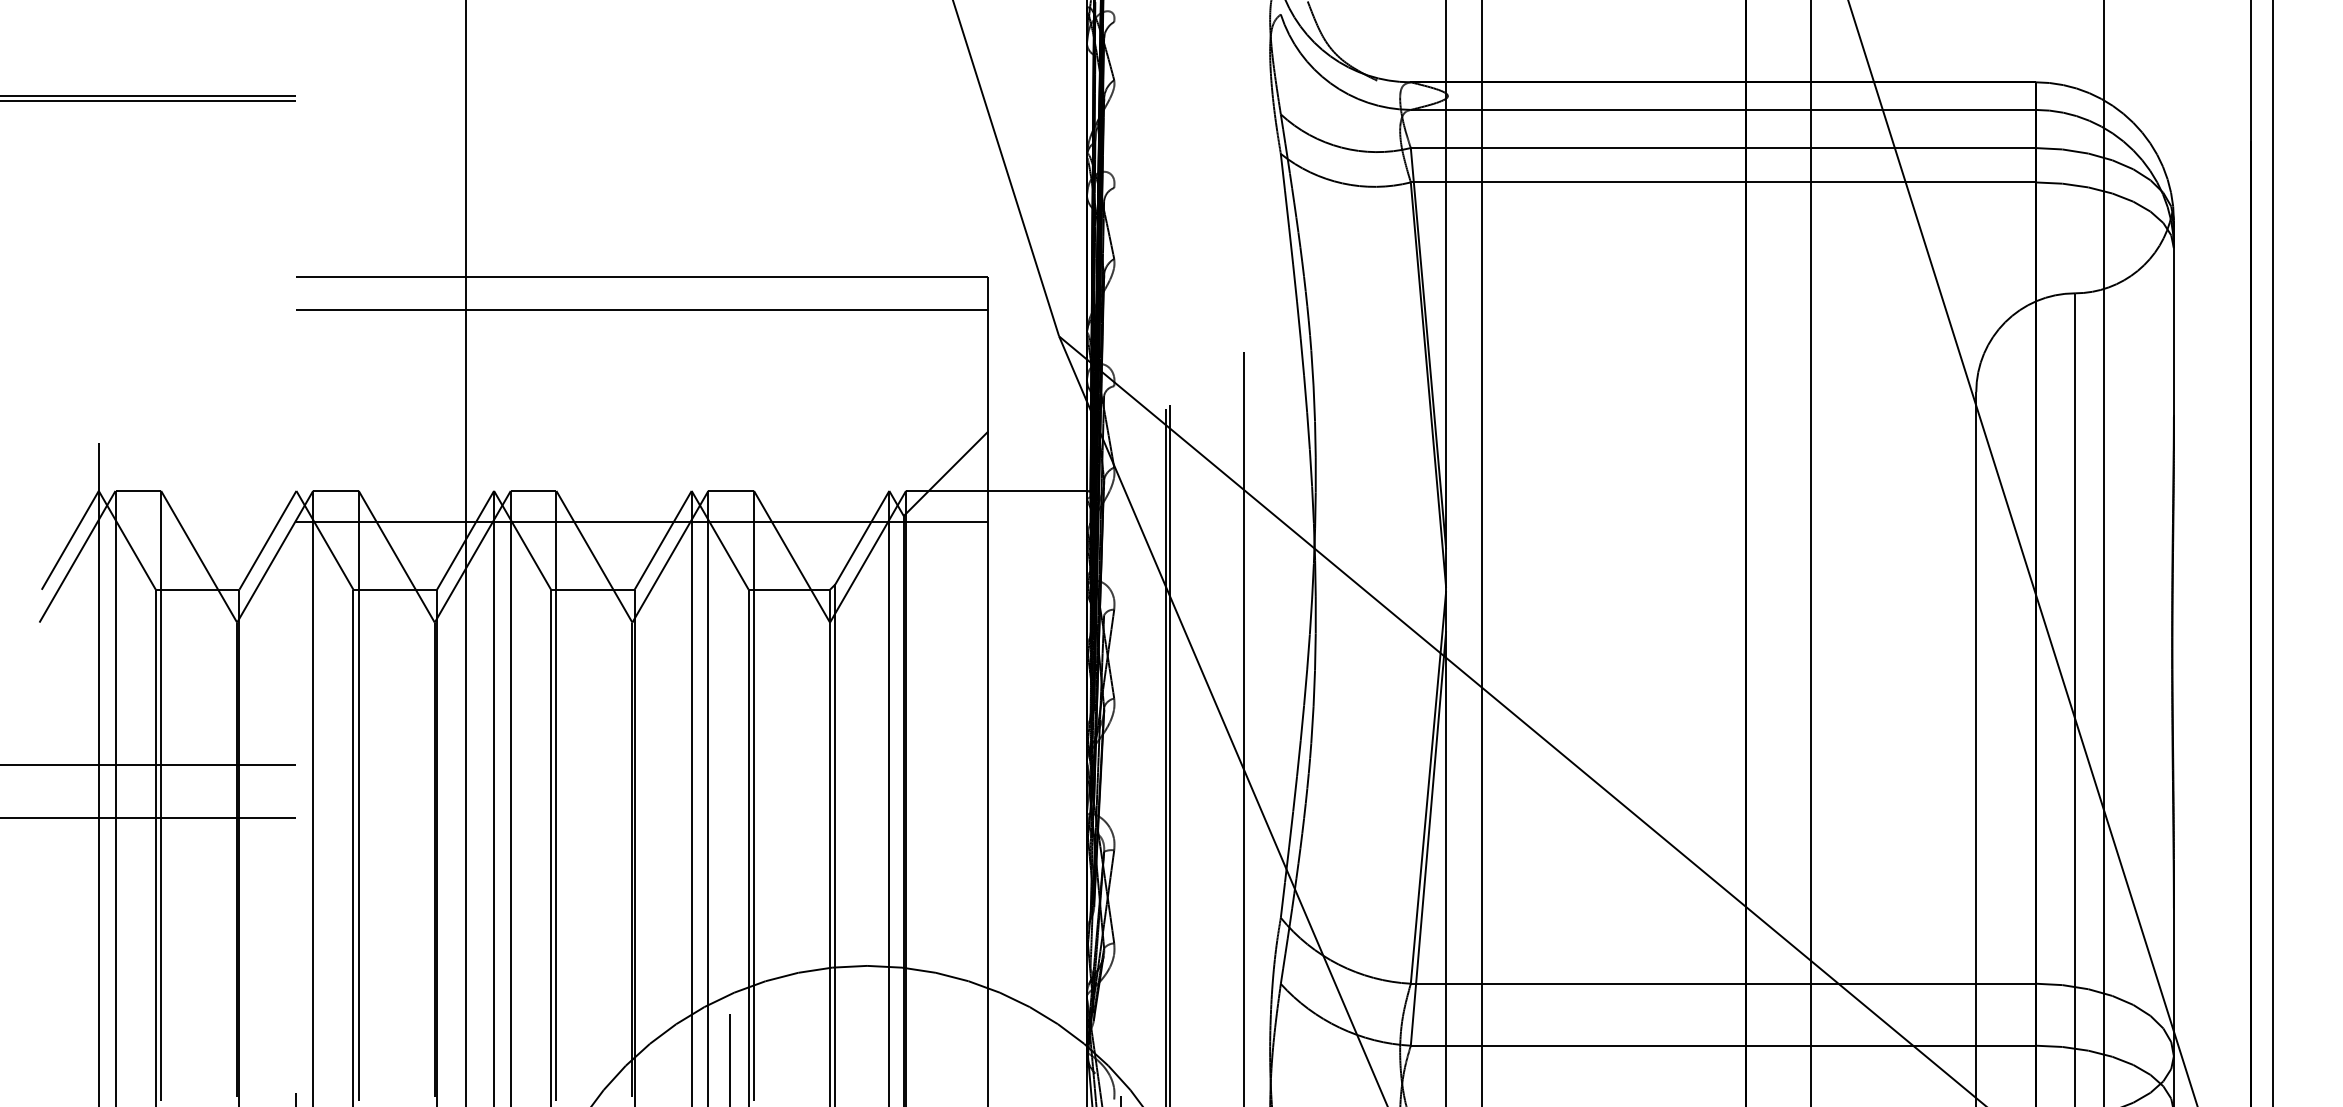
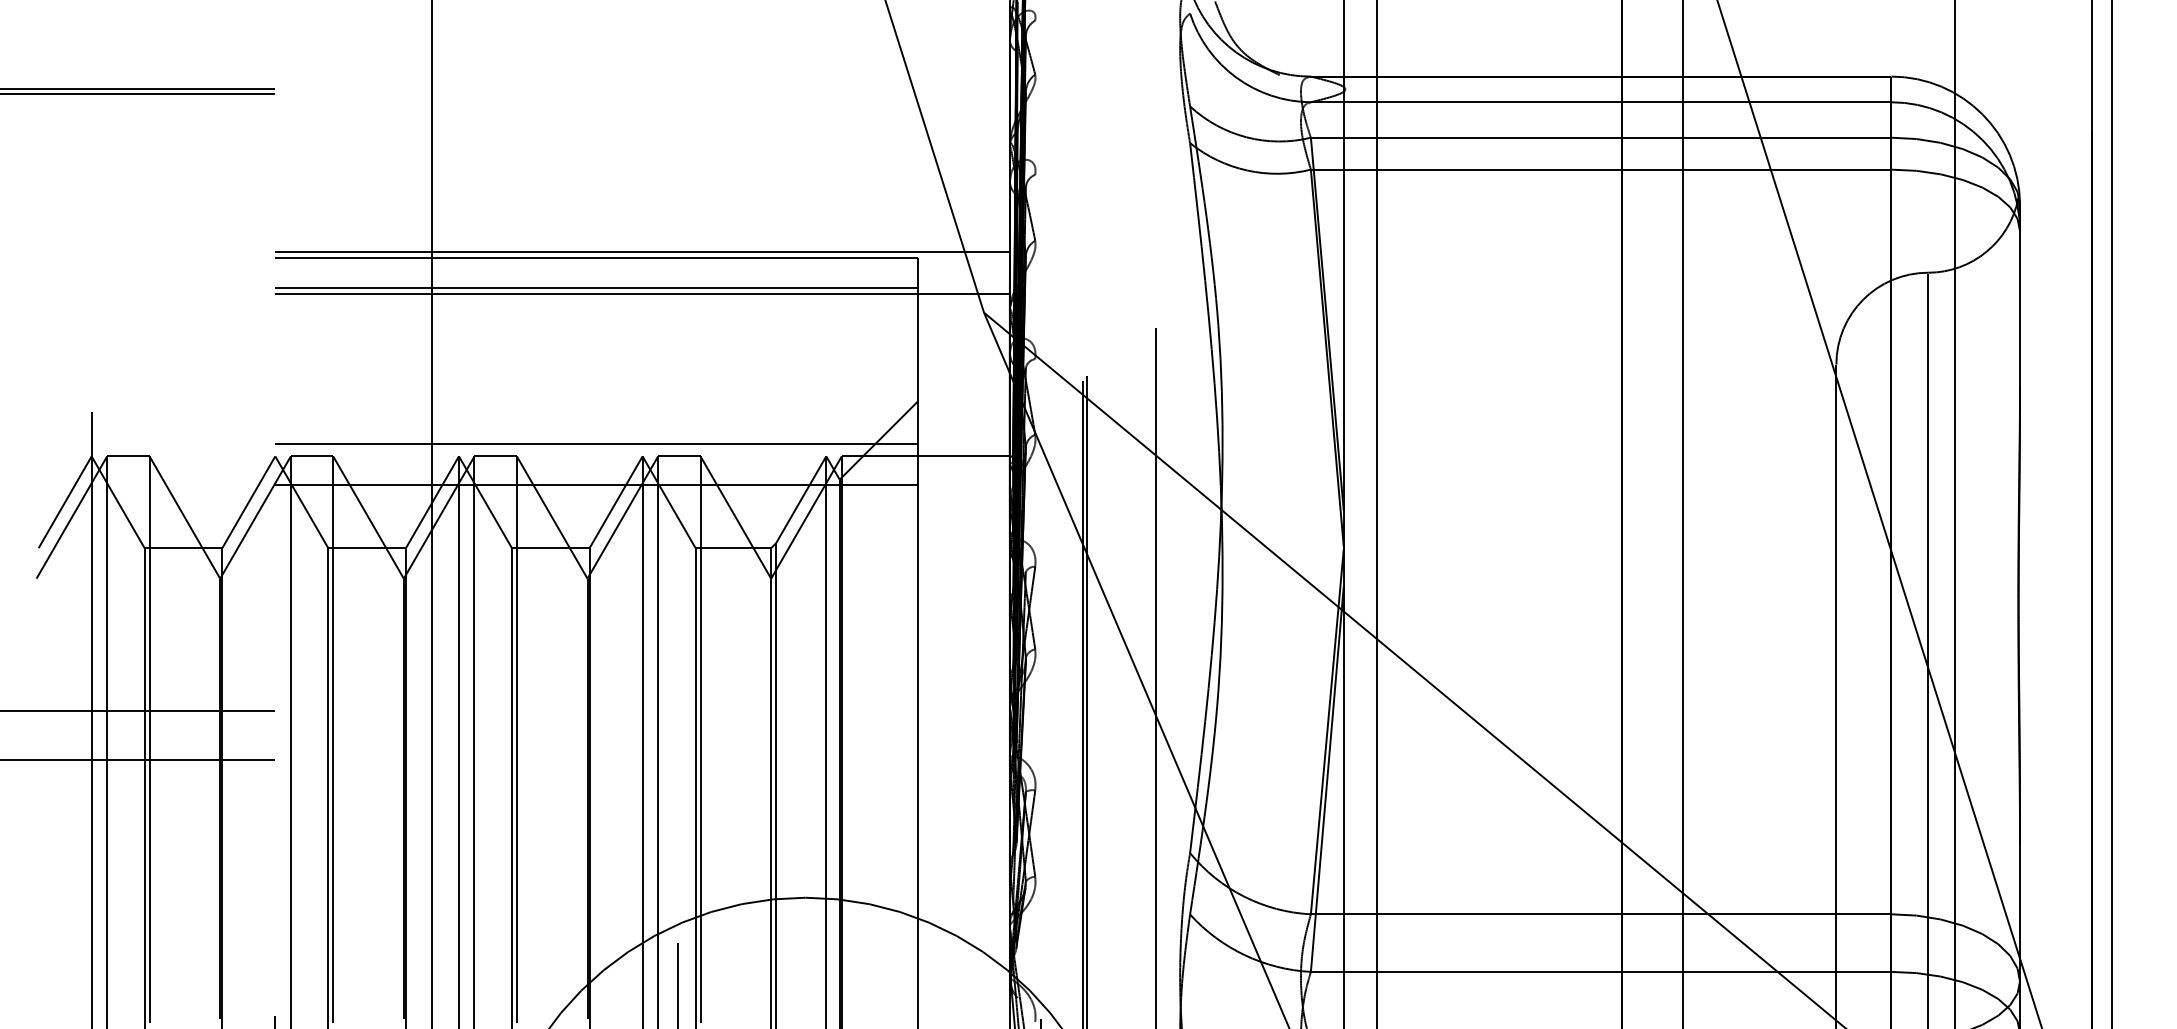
line: (691, 271) -> (642, 252), added
line: (691, 316) -> (642, 294), added
line: (642, 477) -> (596, 443), added

